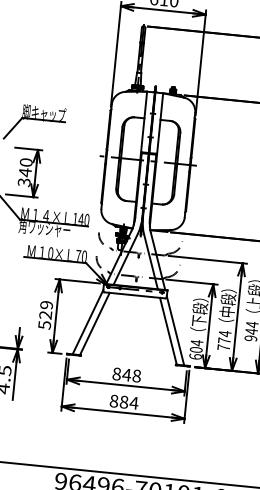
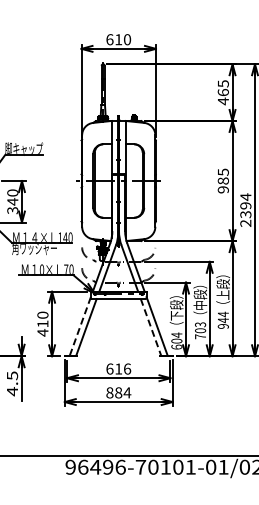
text: (45, 314) -> (42, 323), 529 -> 410
line: (88, 322) -> (80, 326), solid -> dashed
line: (168, 331) -> (151, 327), solid -> dashed
text: (224, 337) -> (200, 327), 774 -> 703
text: (126, 374) -> (118, 368), 848 -> 616

